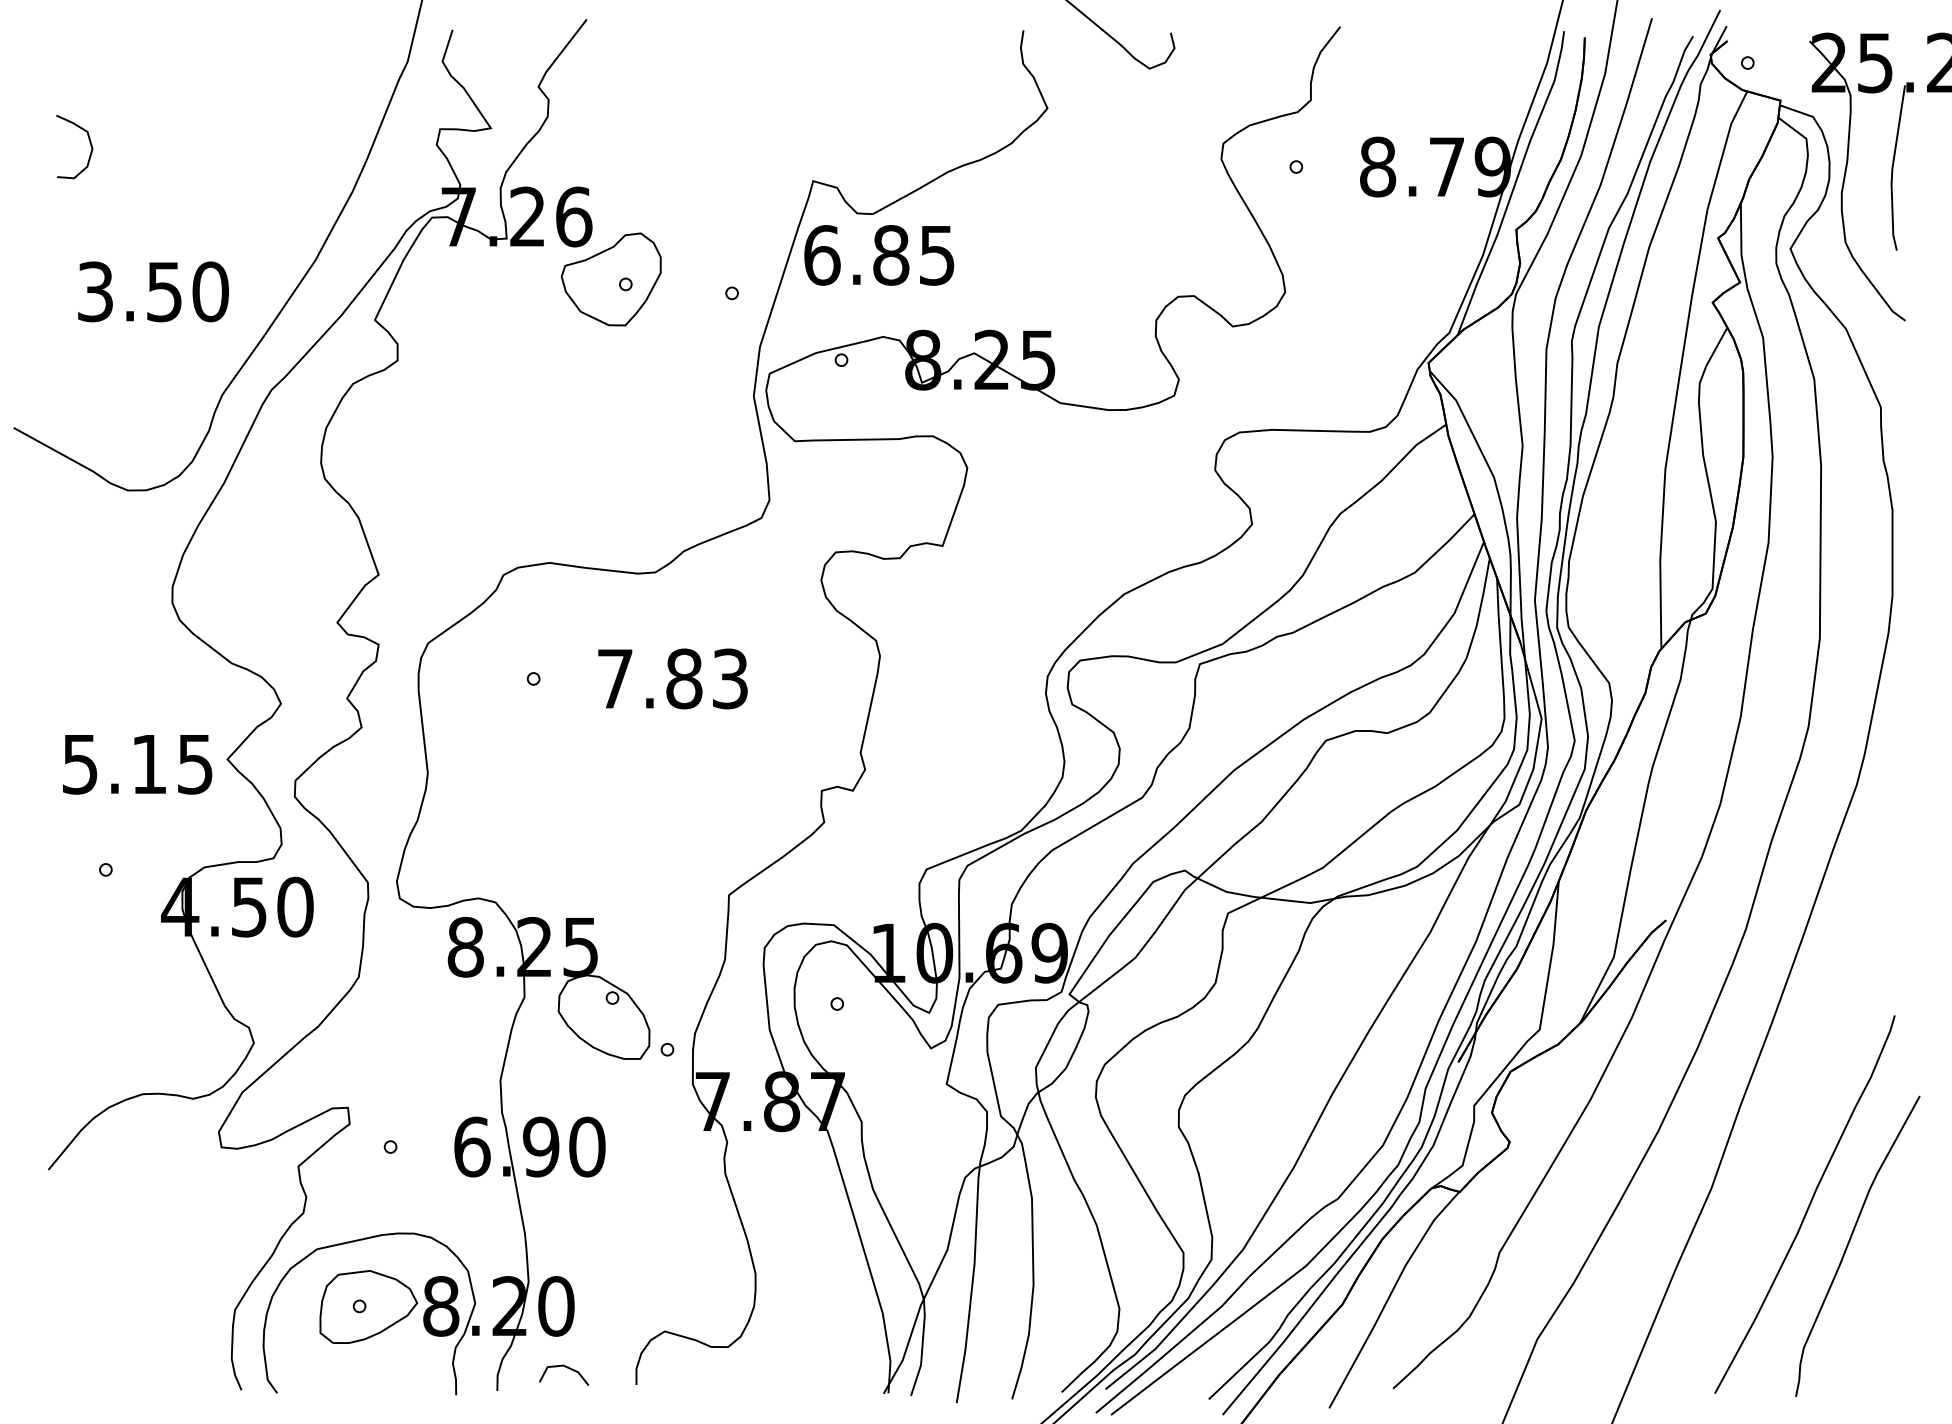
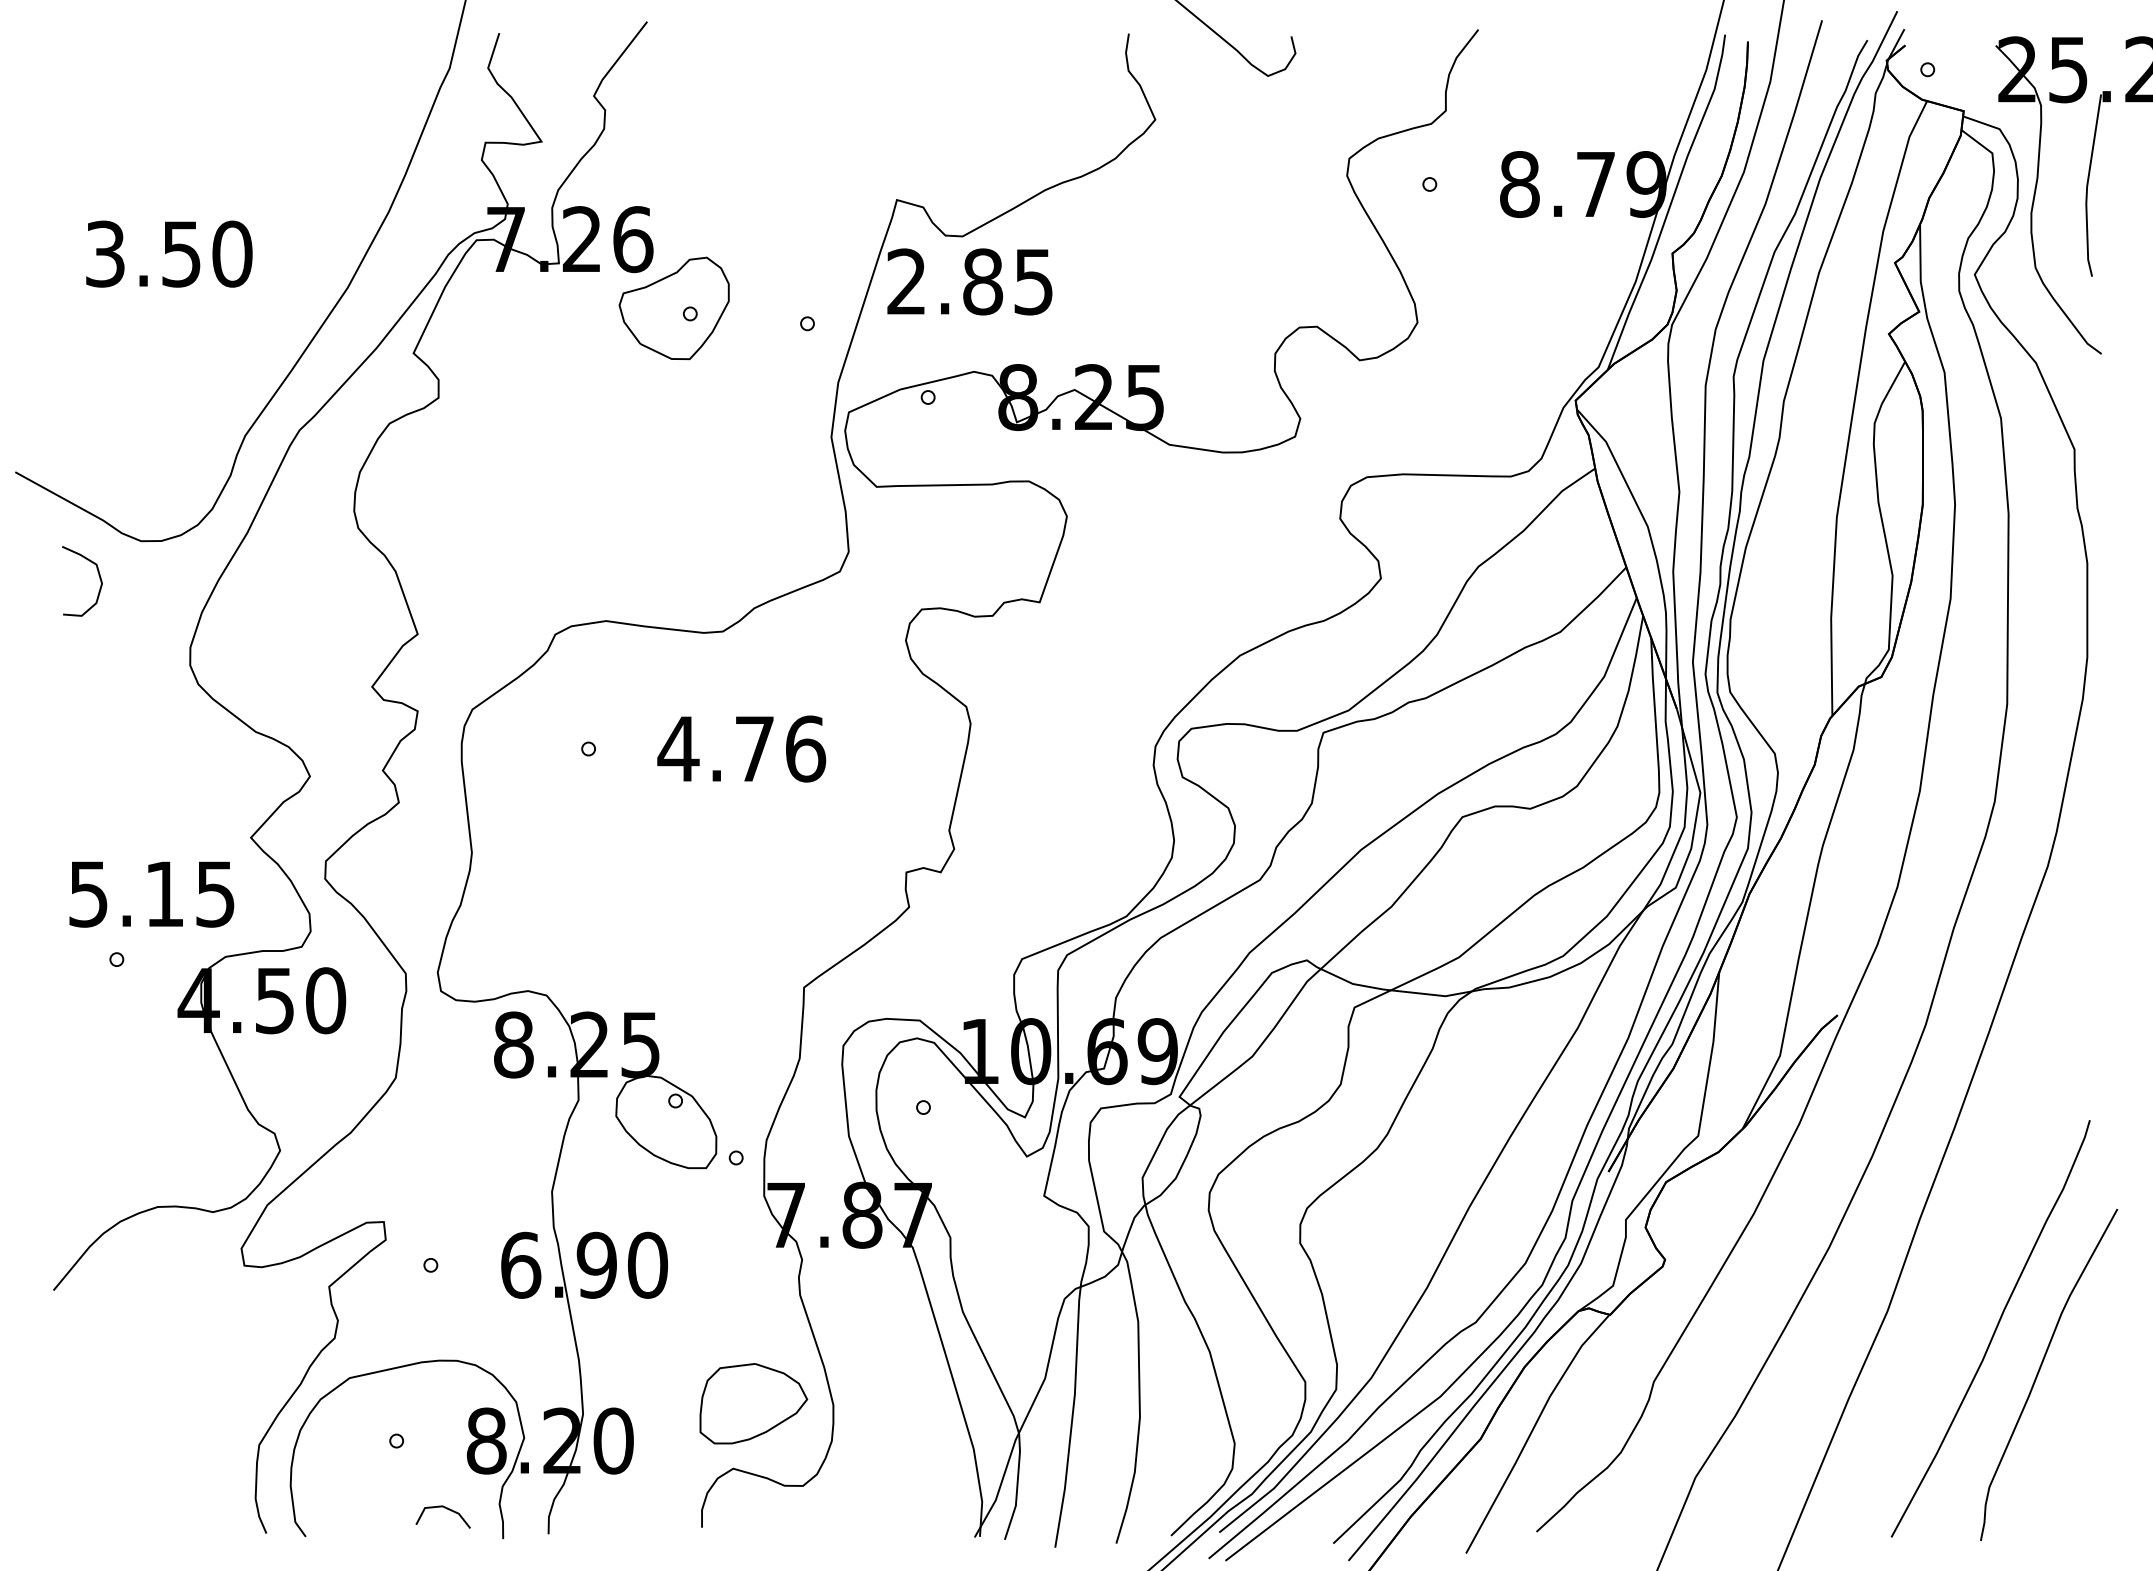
curve: (89, 141) -> (98, 575), moved
text: (822, 255) -> (907, 281), 6.85 -> 2.85
text: (153, 291) -> (169, 253), moved
text: (672, 678) -> (741, 748), 7.83 -> 4.76
text: (137, 764) -> (151, 894), moved
part: (368, 1306) -> (753, 1403), moved
line: (567, 1368) -> (446, 1509), moved

